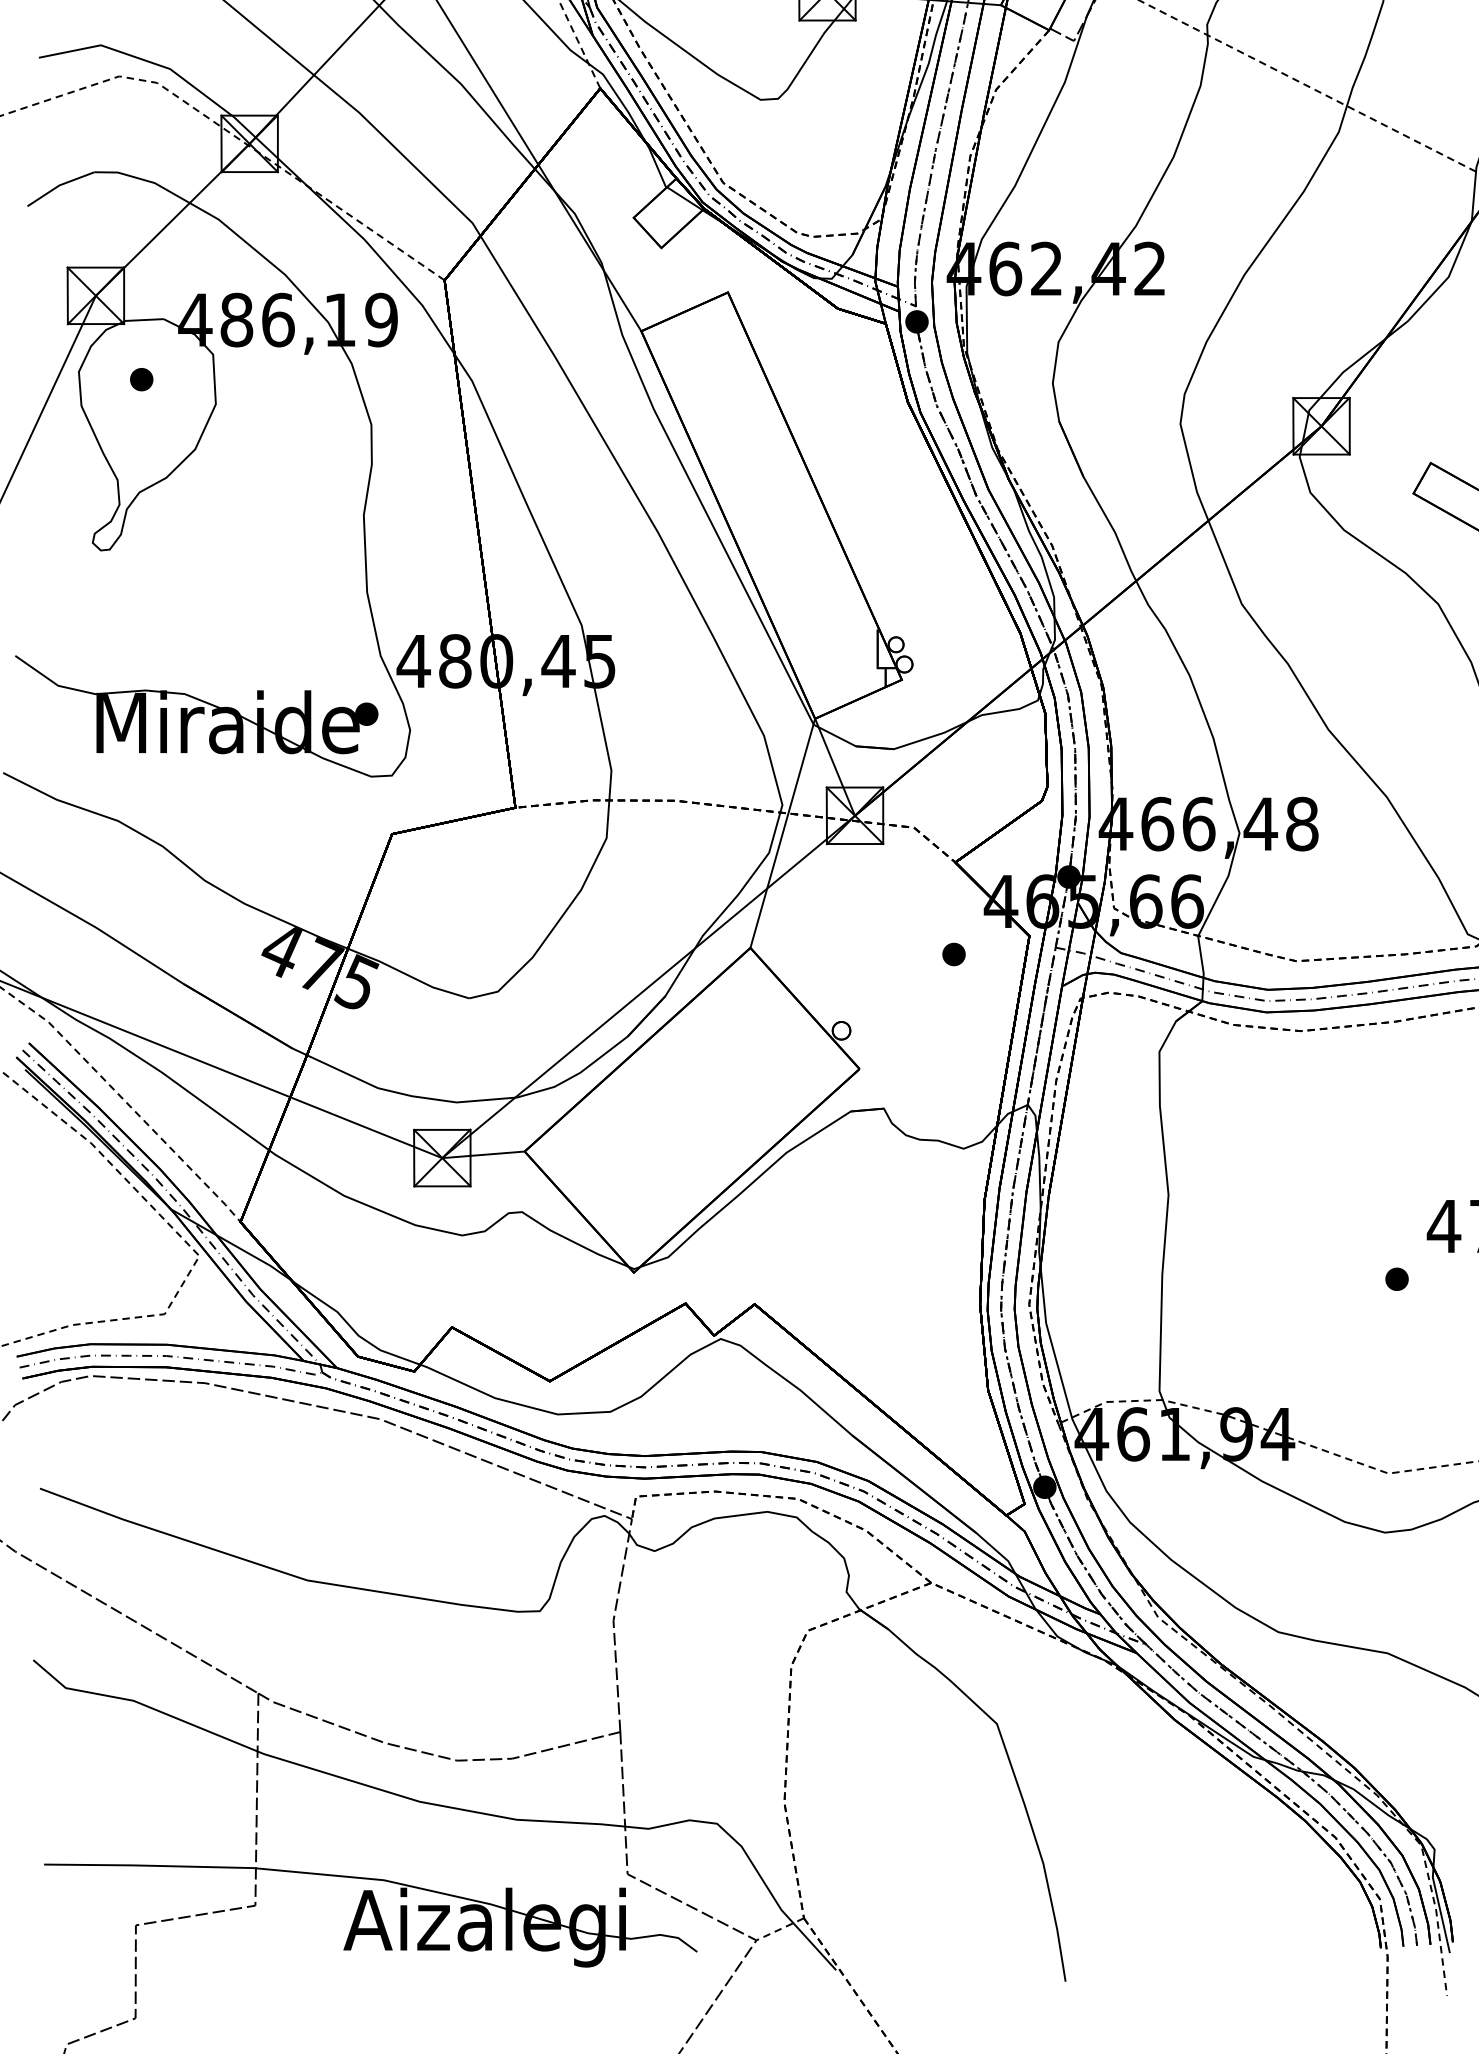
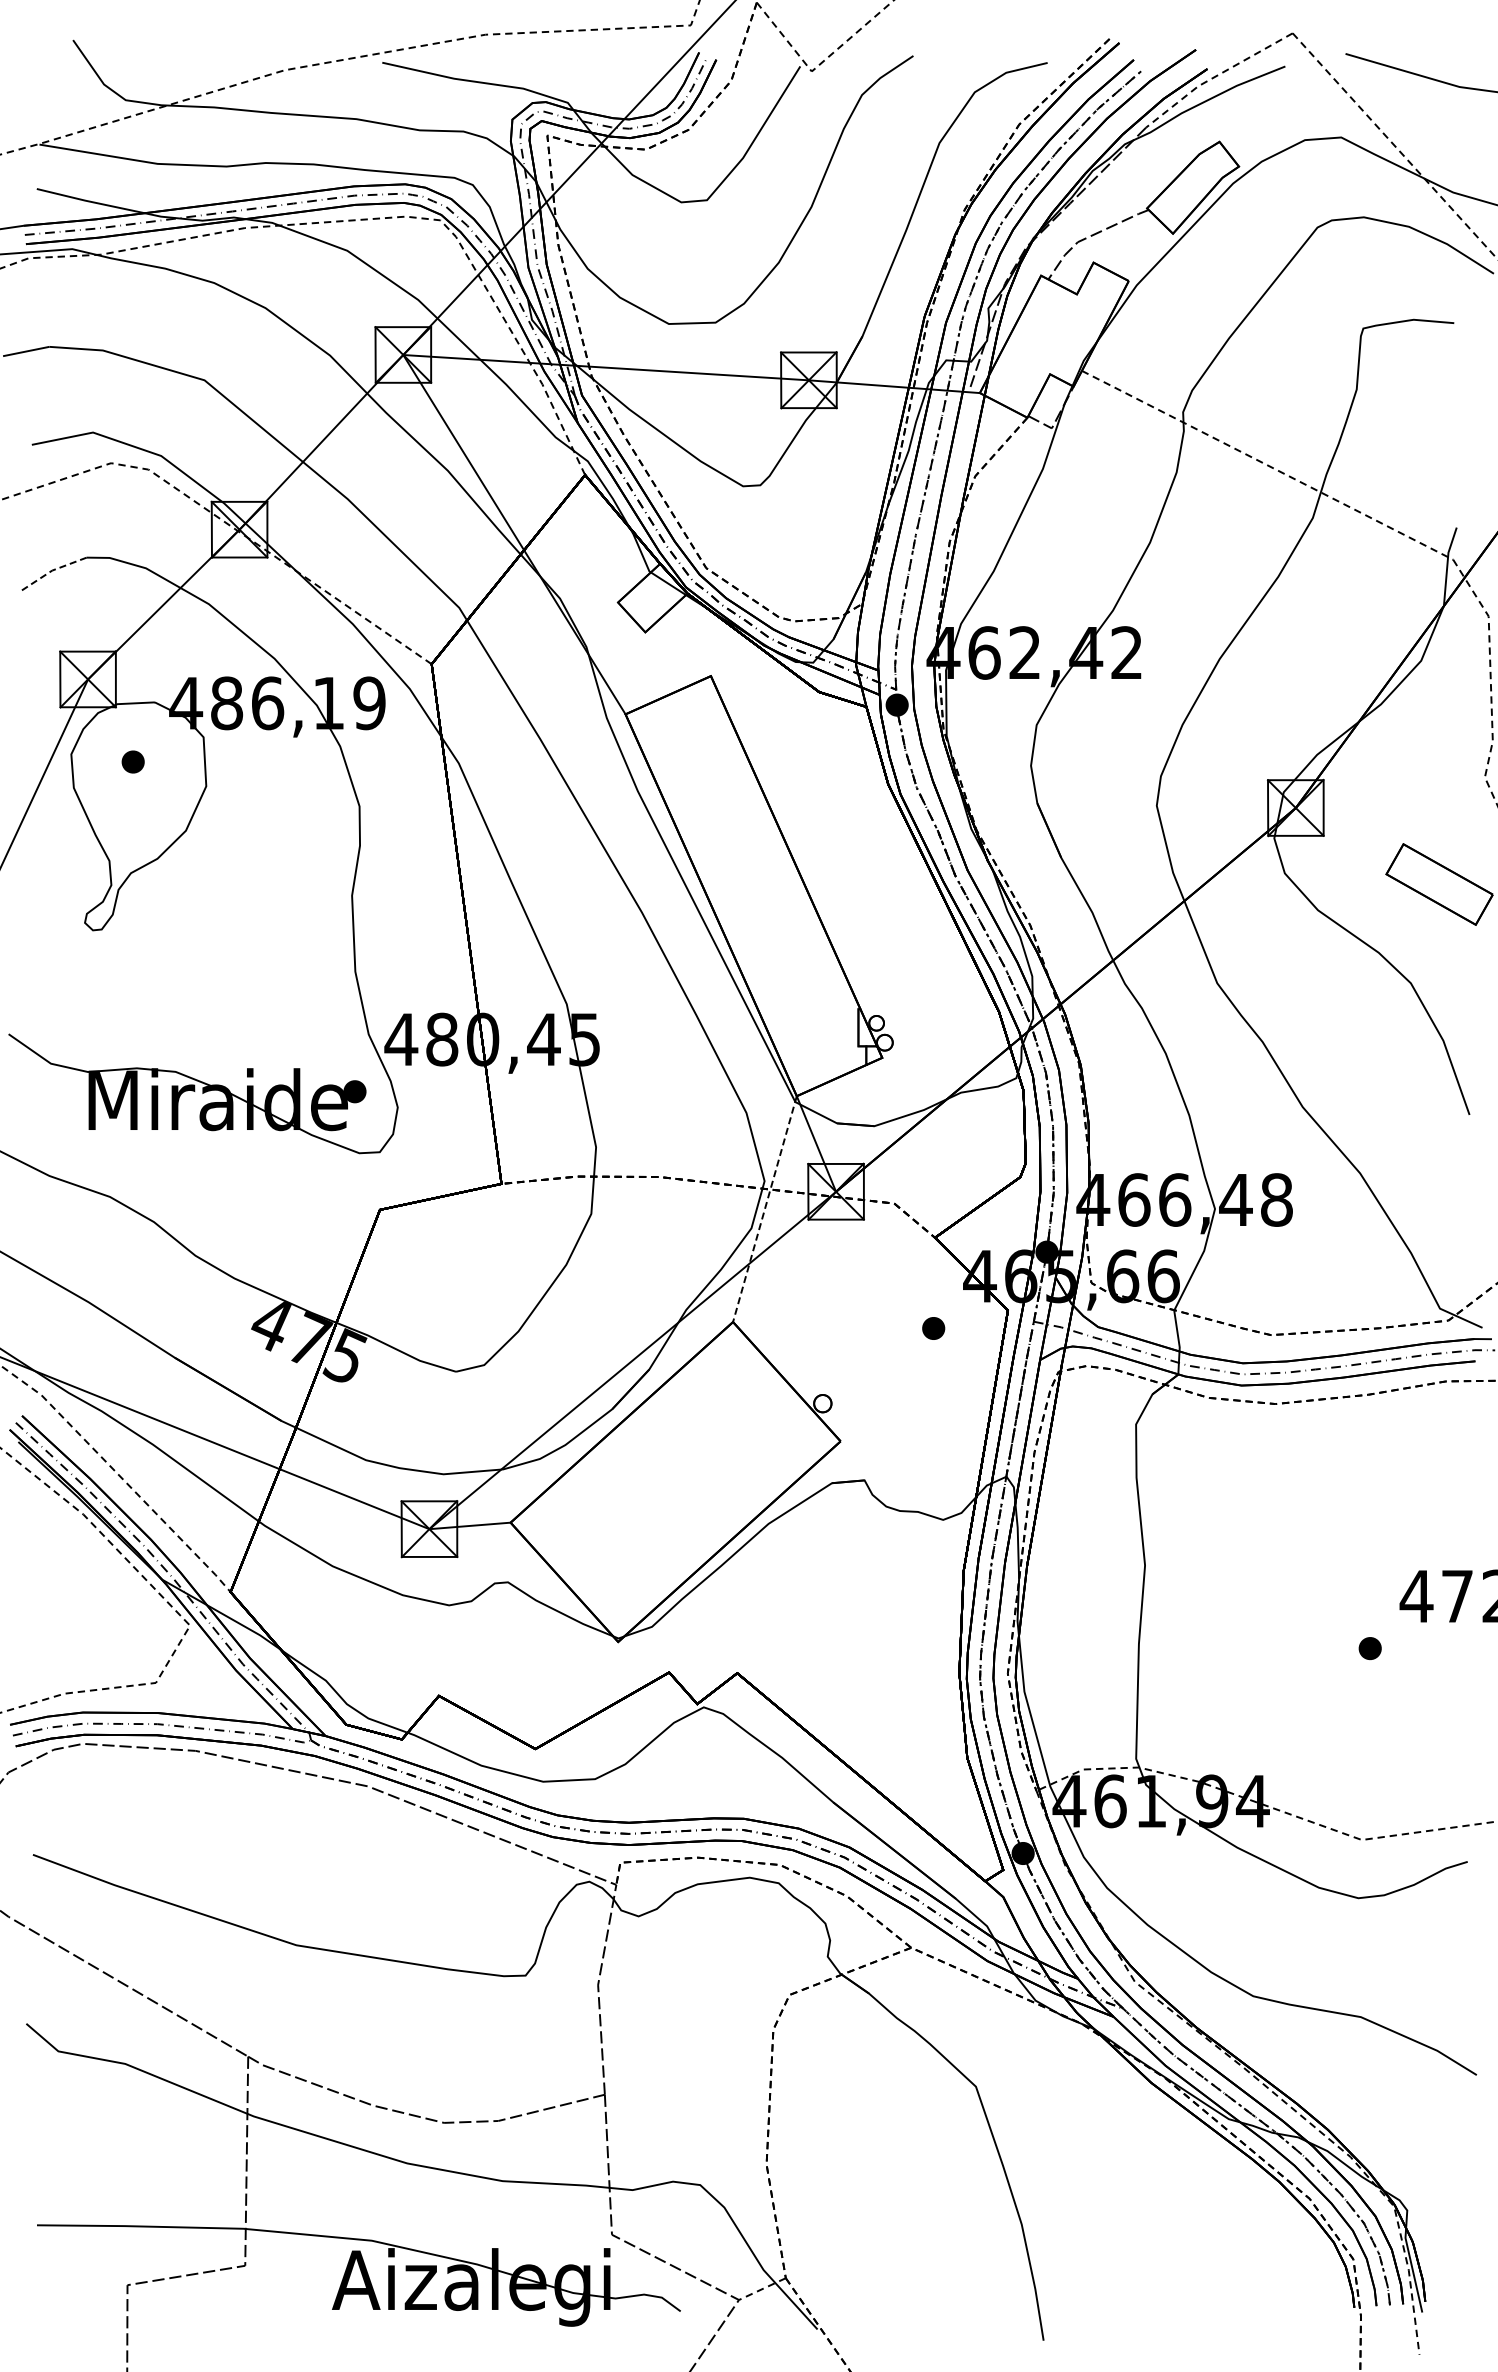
line: (59, 185) -> (52, 570), solid -> dashed
line: (782, 833) -> (764, 1209), solid -> dashed

